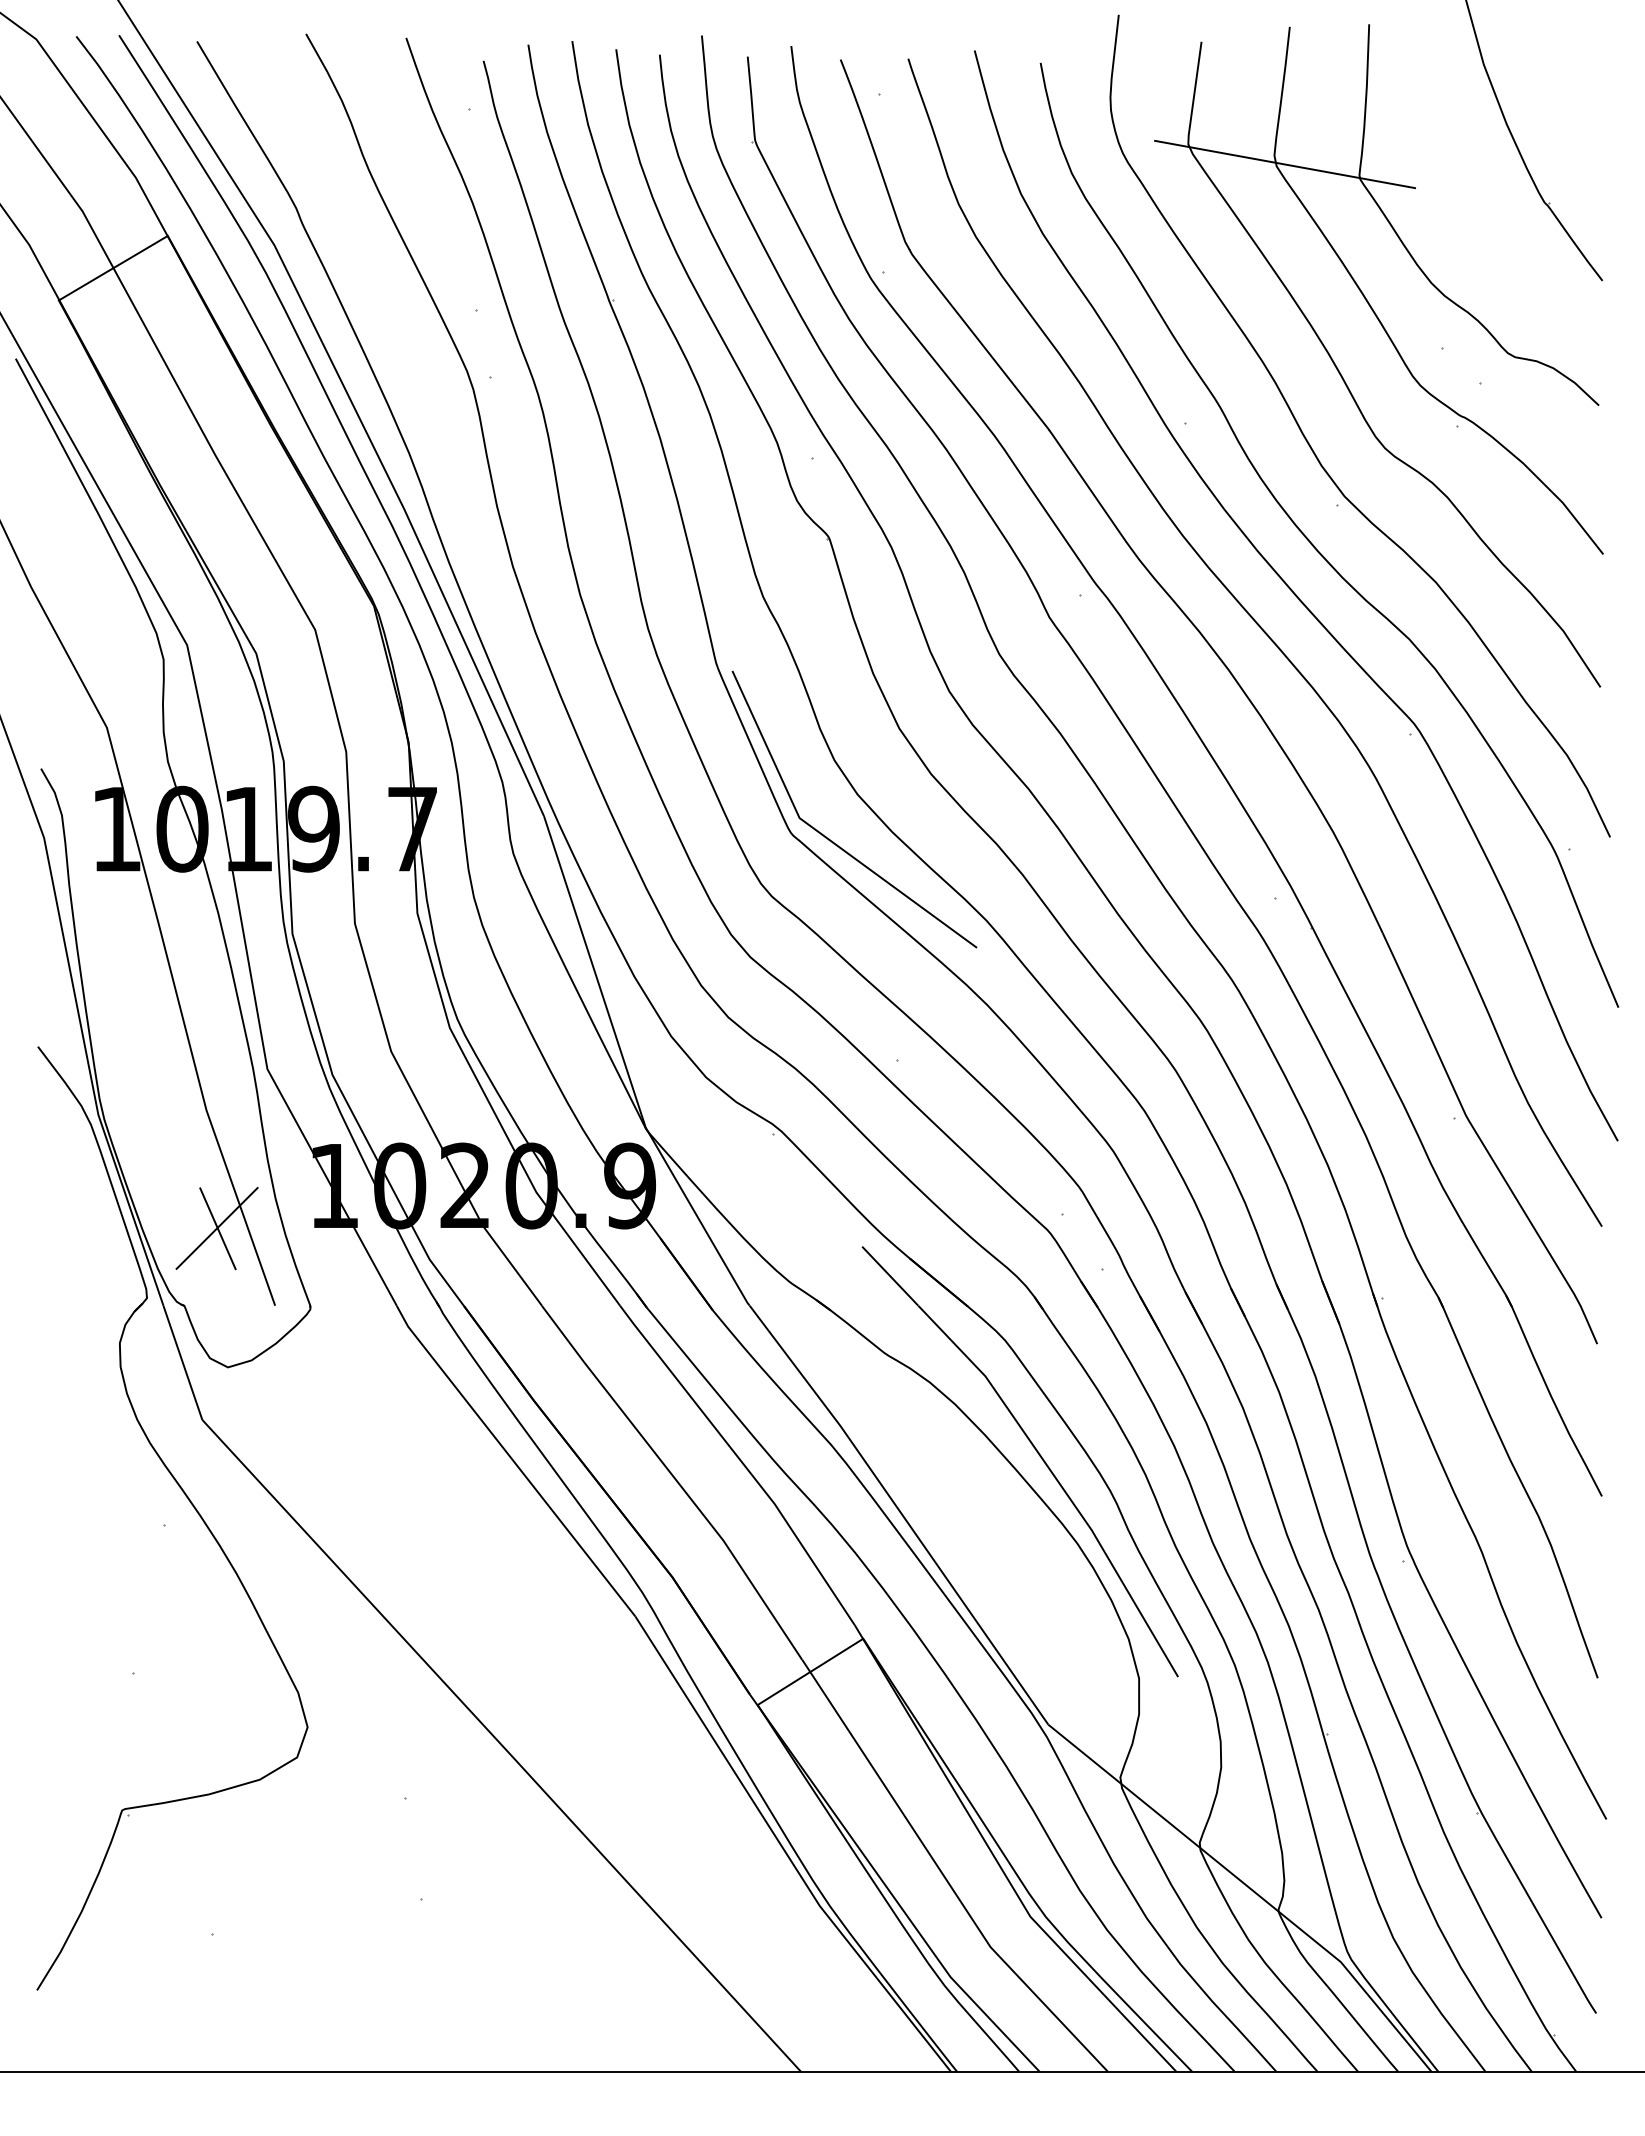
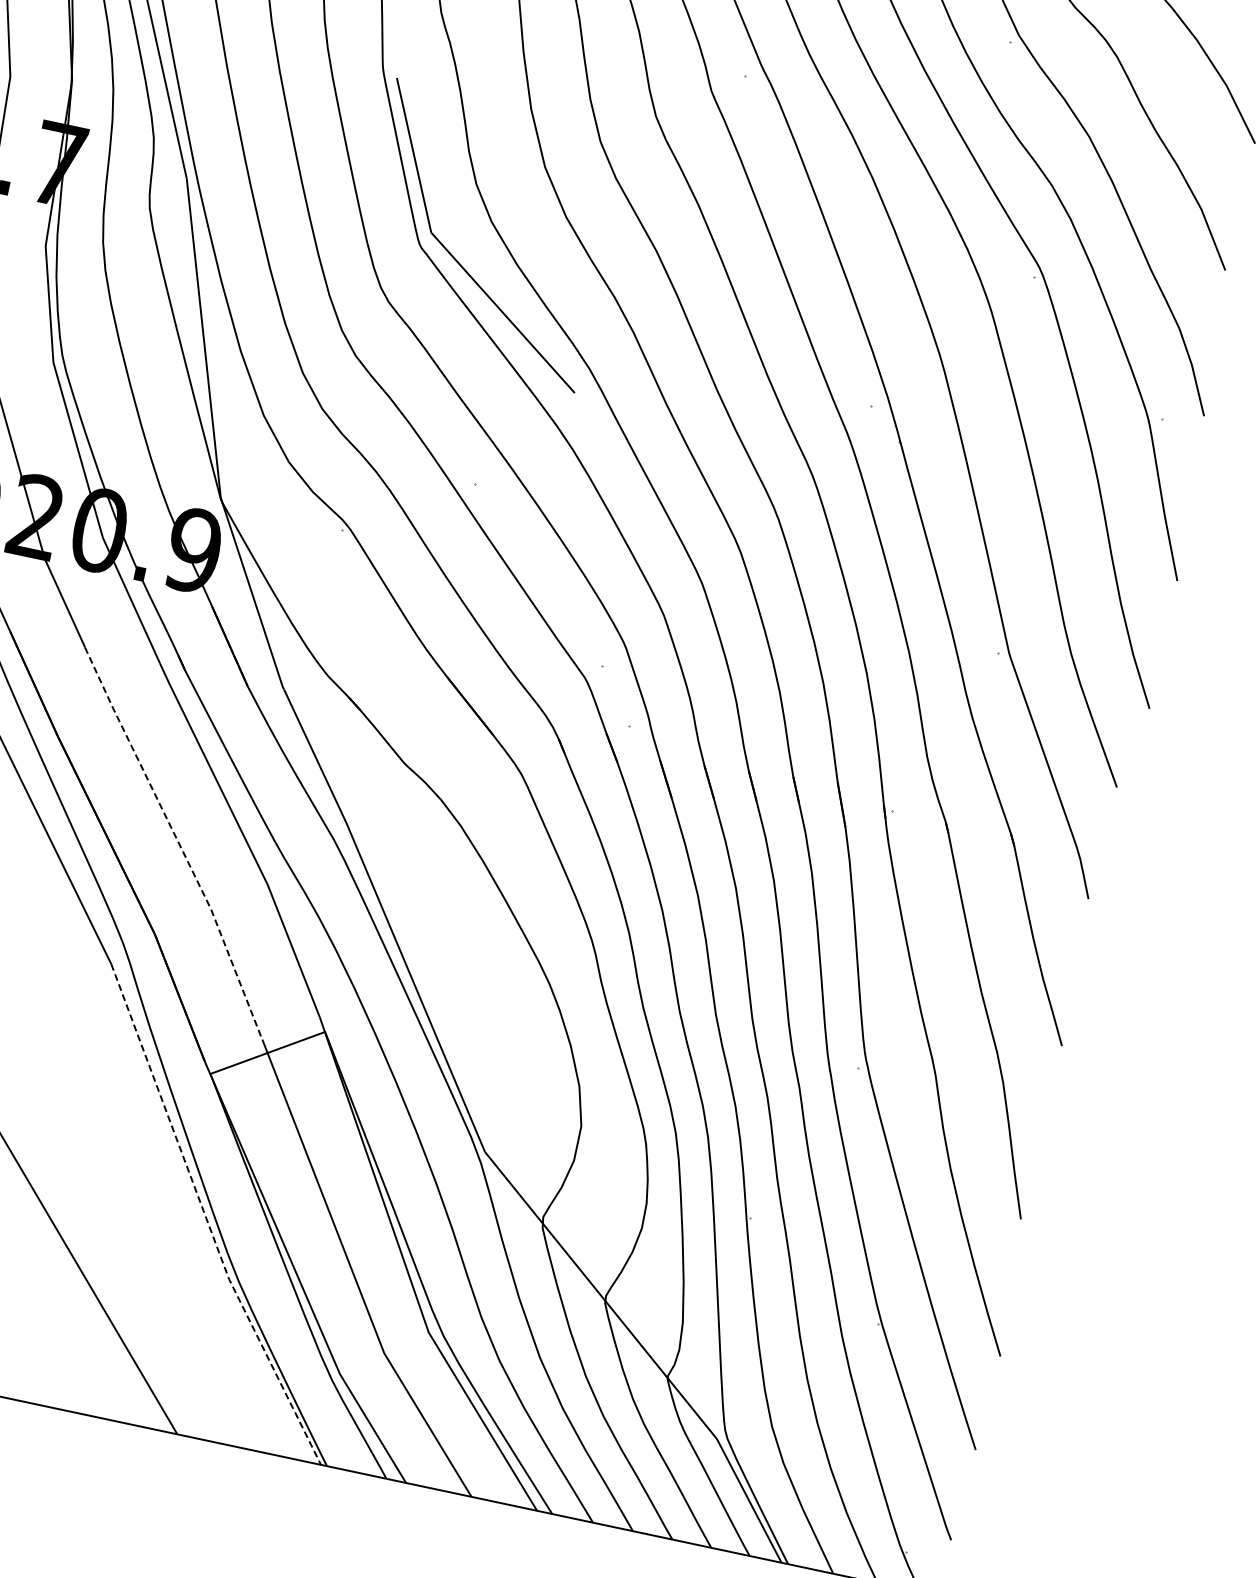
part: (1034, 1449) -> (527, 885), removed
line: (676, 1480) -> (178, 842), solid -> dashed
line: (784, 1851) -> (206, 1219), solid -> dashed

